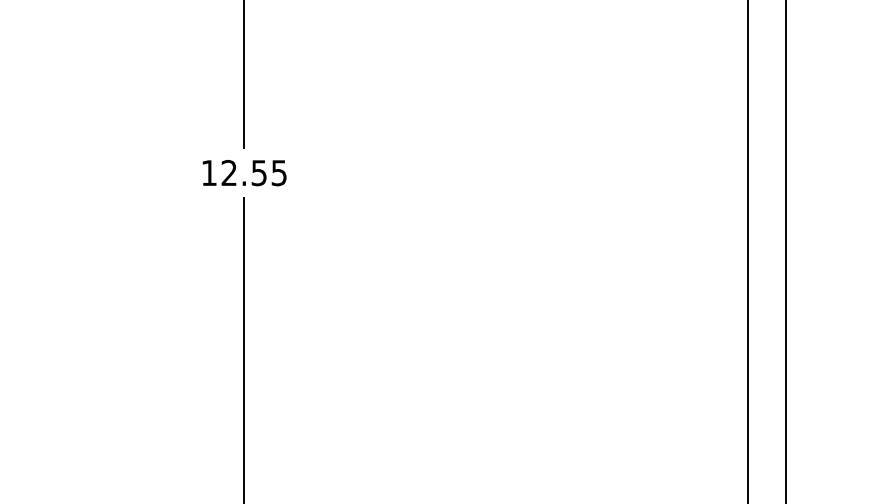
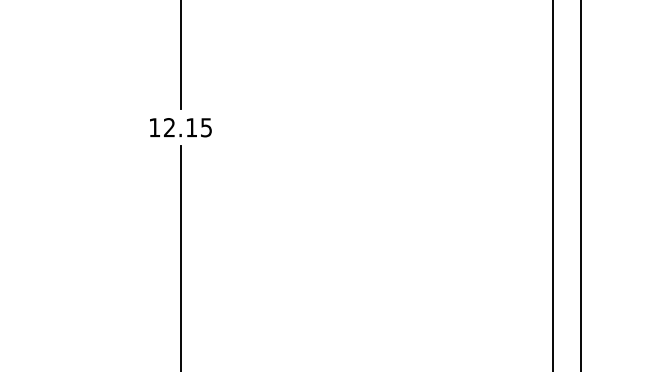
text: (258, 173) -> (191, 128), 12.55 -> 12.15

